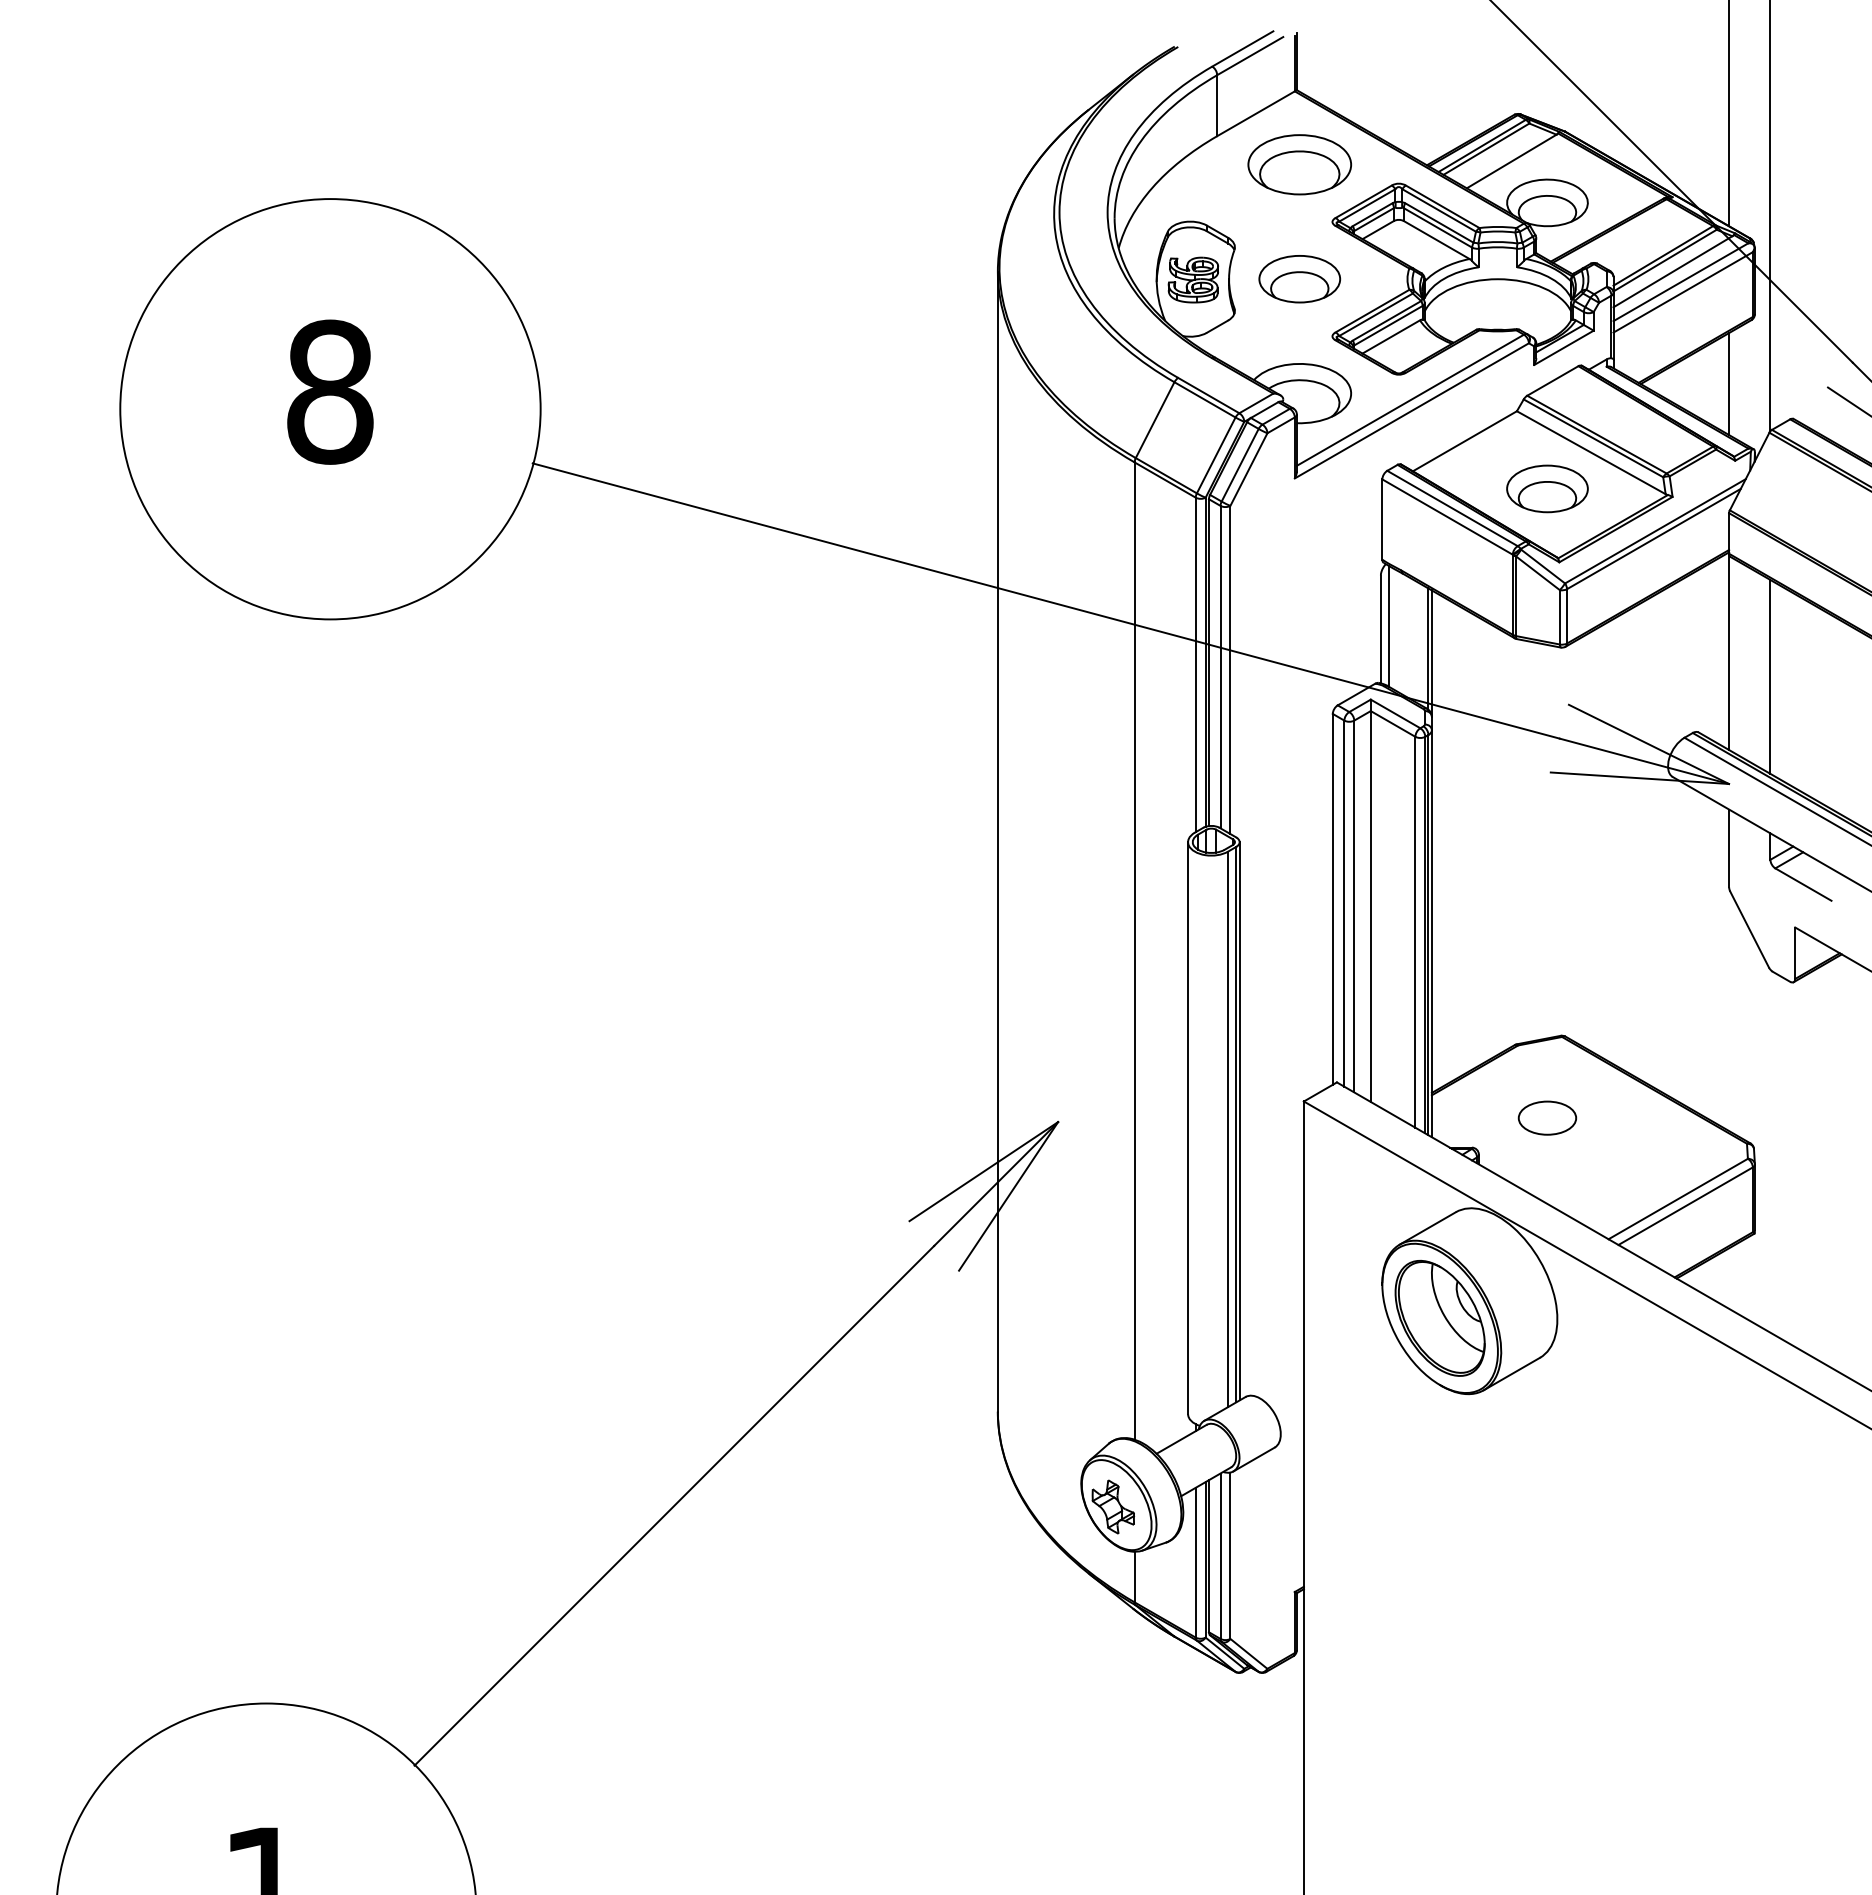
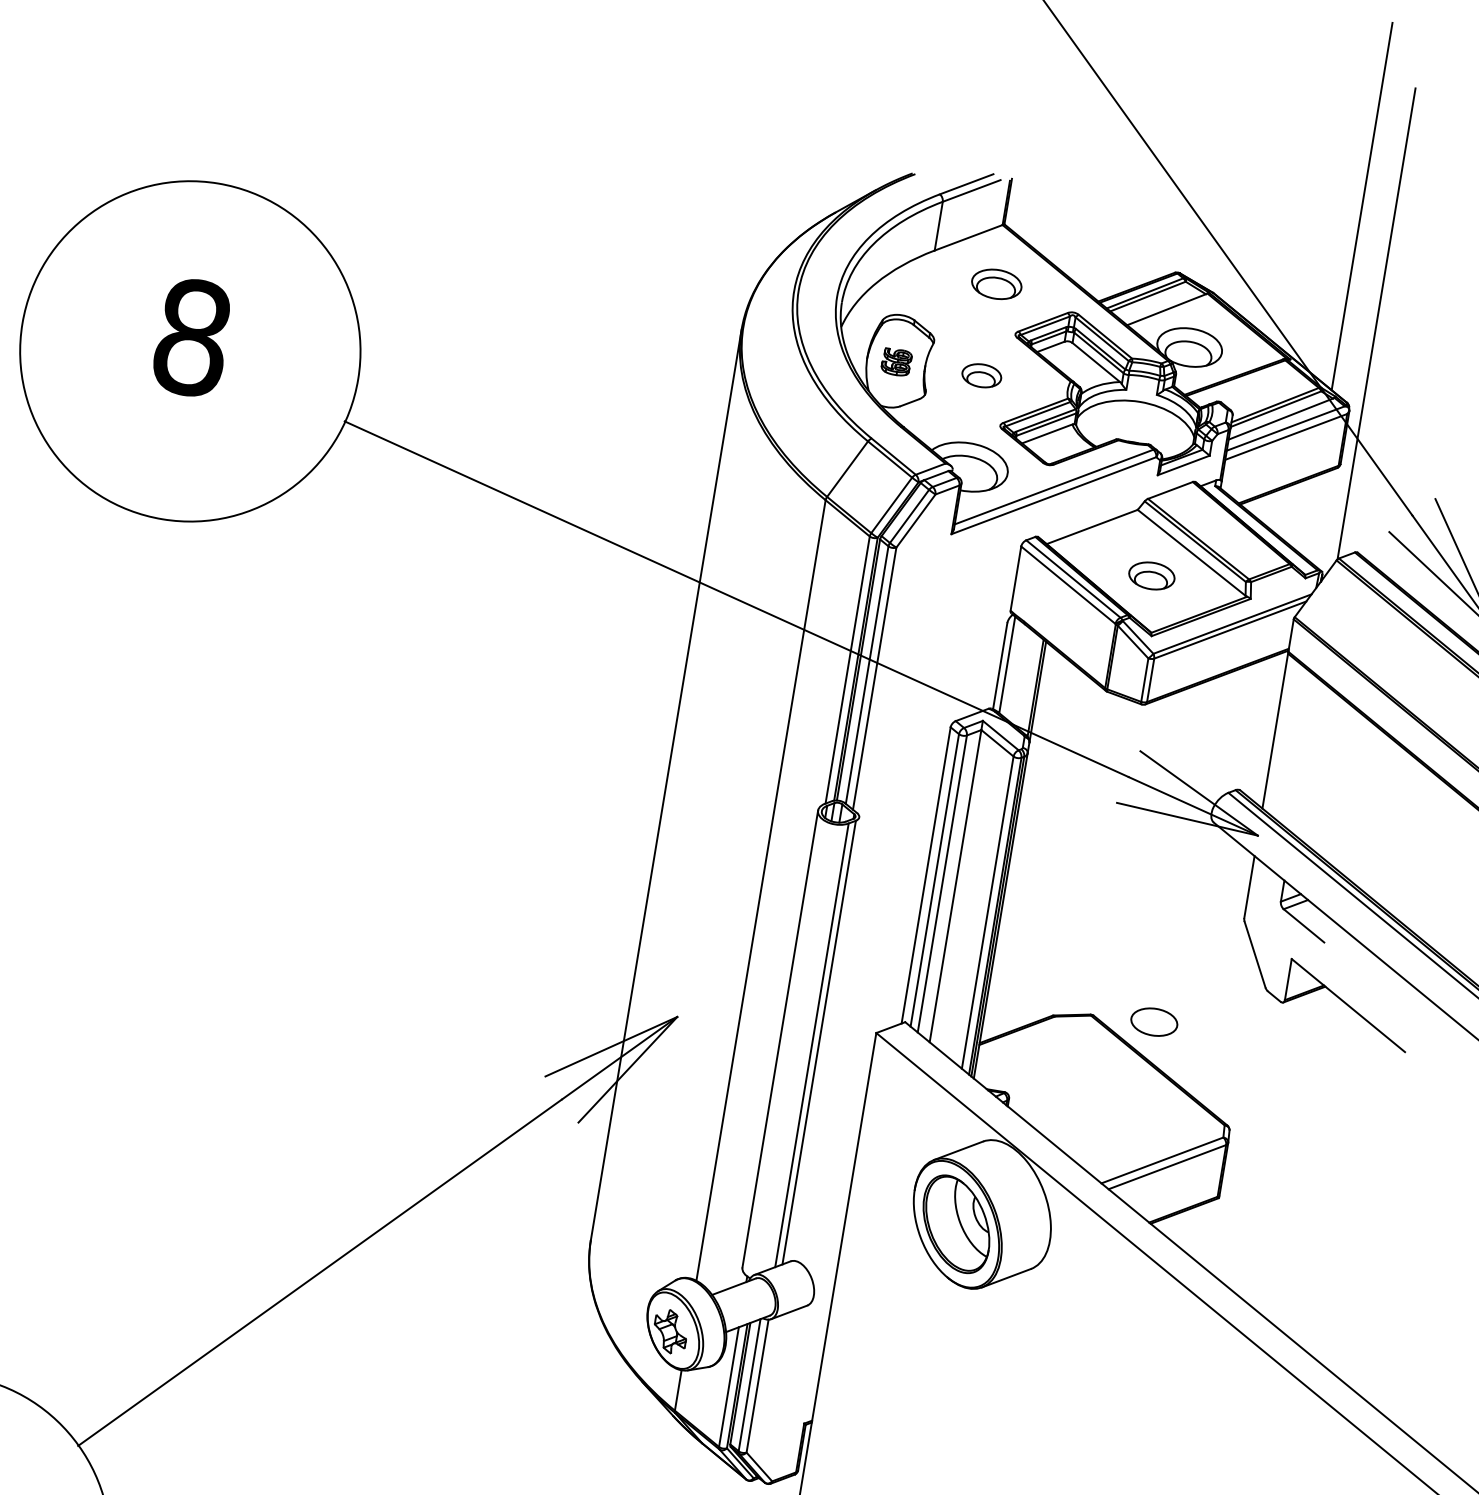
part: (1299, 164) -> (996, 284), size x0.6
part: (1192, 279) -> (896, 361), size x0.7
part: (1299, 279) -> (981, 375), size x0.6
line: (1729, 384) -> (1311, 516), removed
part: (1547, 488) -> (1151, 575), size x0.7
line: (1770, 676) -> (1305, 755), removed
part: (1547, 1117) -> (1154, 1021), moved
line: (1239, 1121) -> (822, 1040), removed

